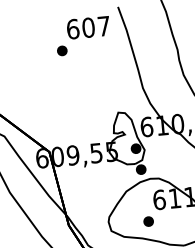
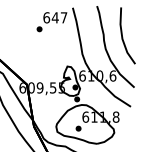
text: (86, 27) -> (54, 17), 607 -> 647

